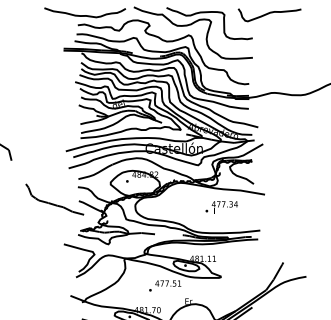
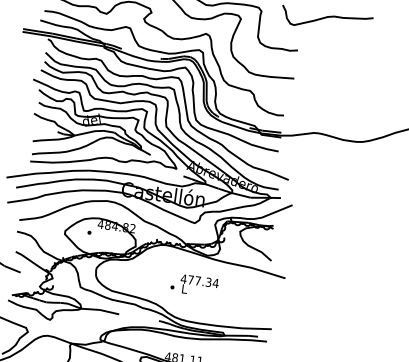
text: (221, 207) -> (194, 285), moved

